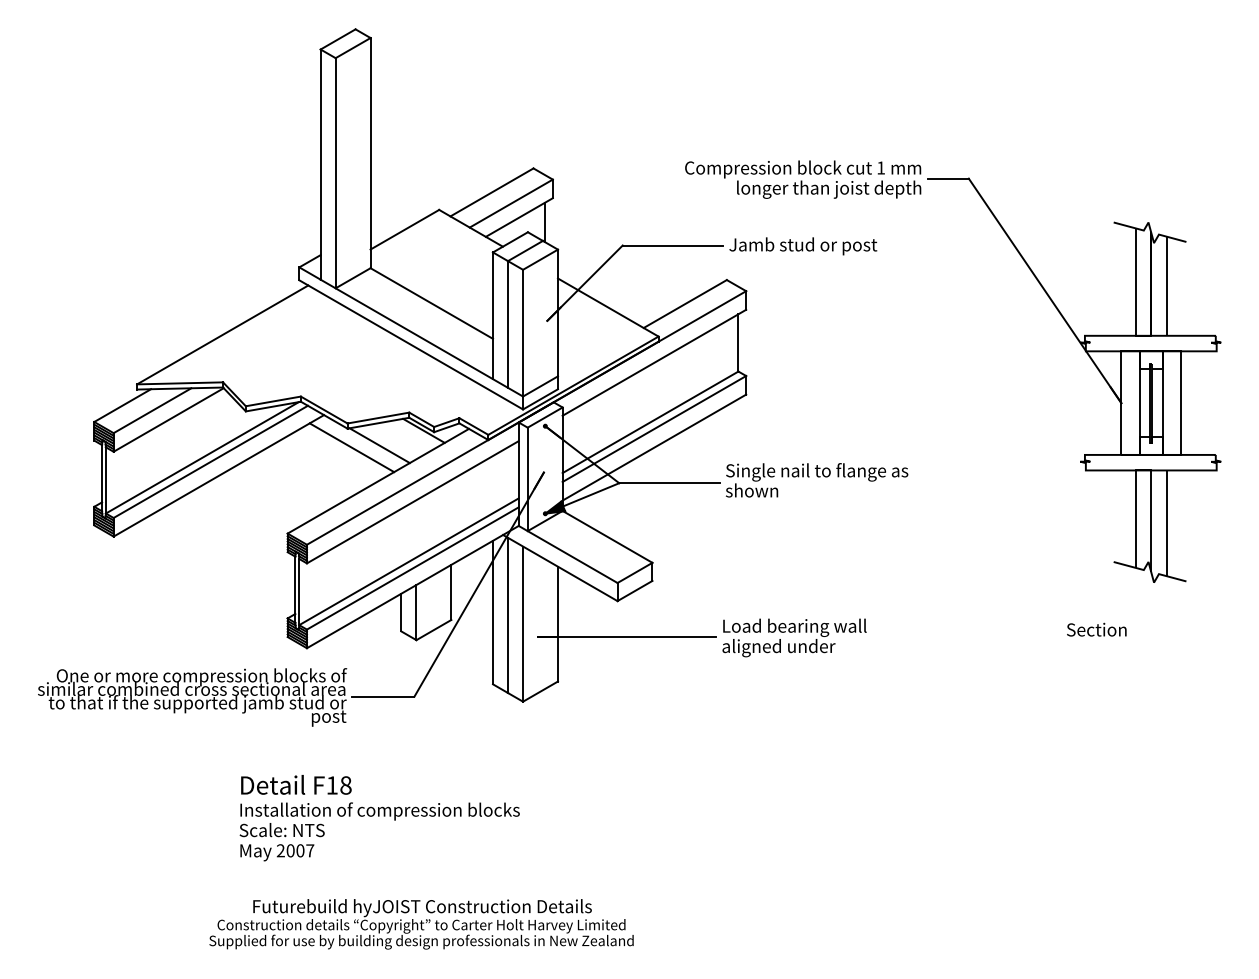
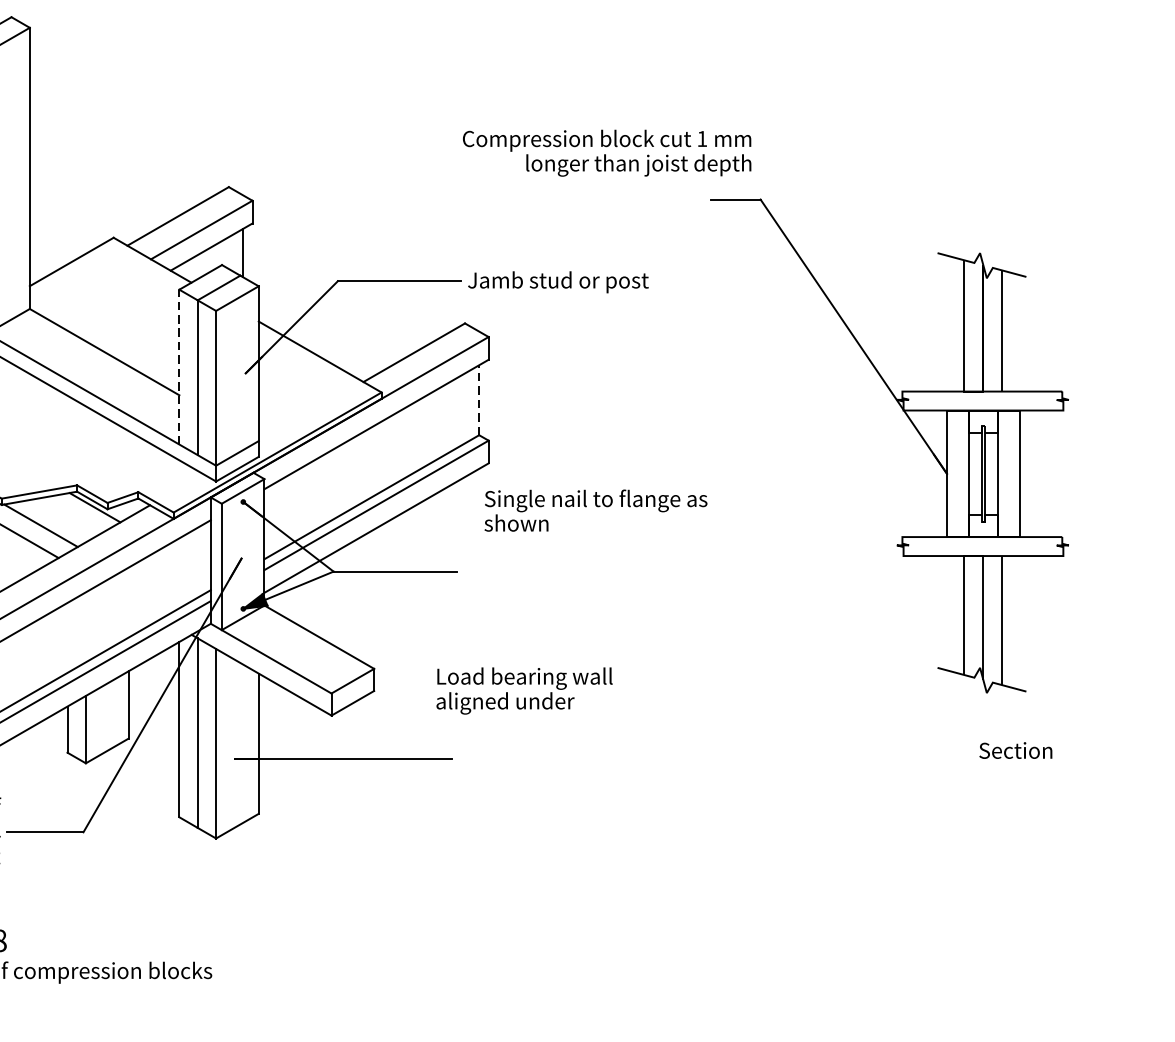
text: (803, 179) -> (607, 152), moved
line: (493, 315) -> (179, 366), solid -> dashed
line: (738, 342) -> (479, 399), solid -> dashed
text: (817, 480) -> (596, 510), moved
text: (1096, 629) -> (1015, 750), moved
text: (794, 637) -> (524, 690), moved

